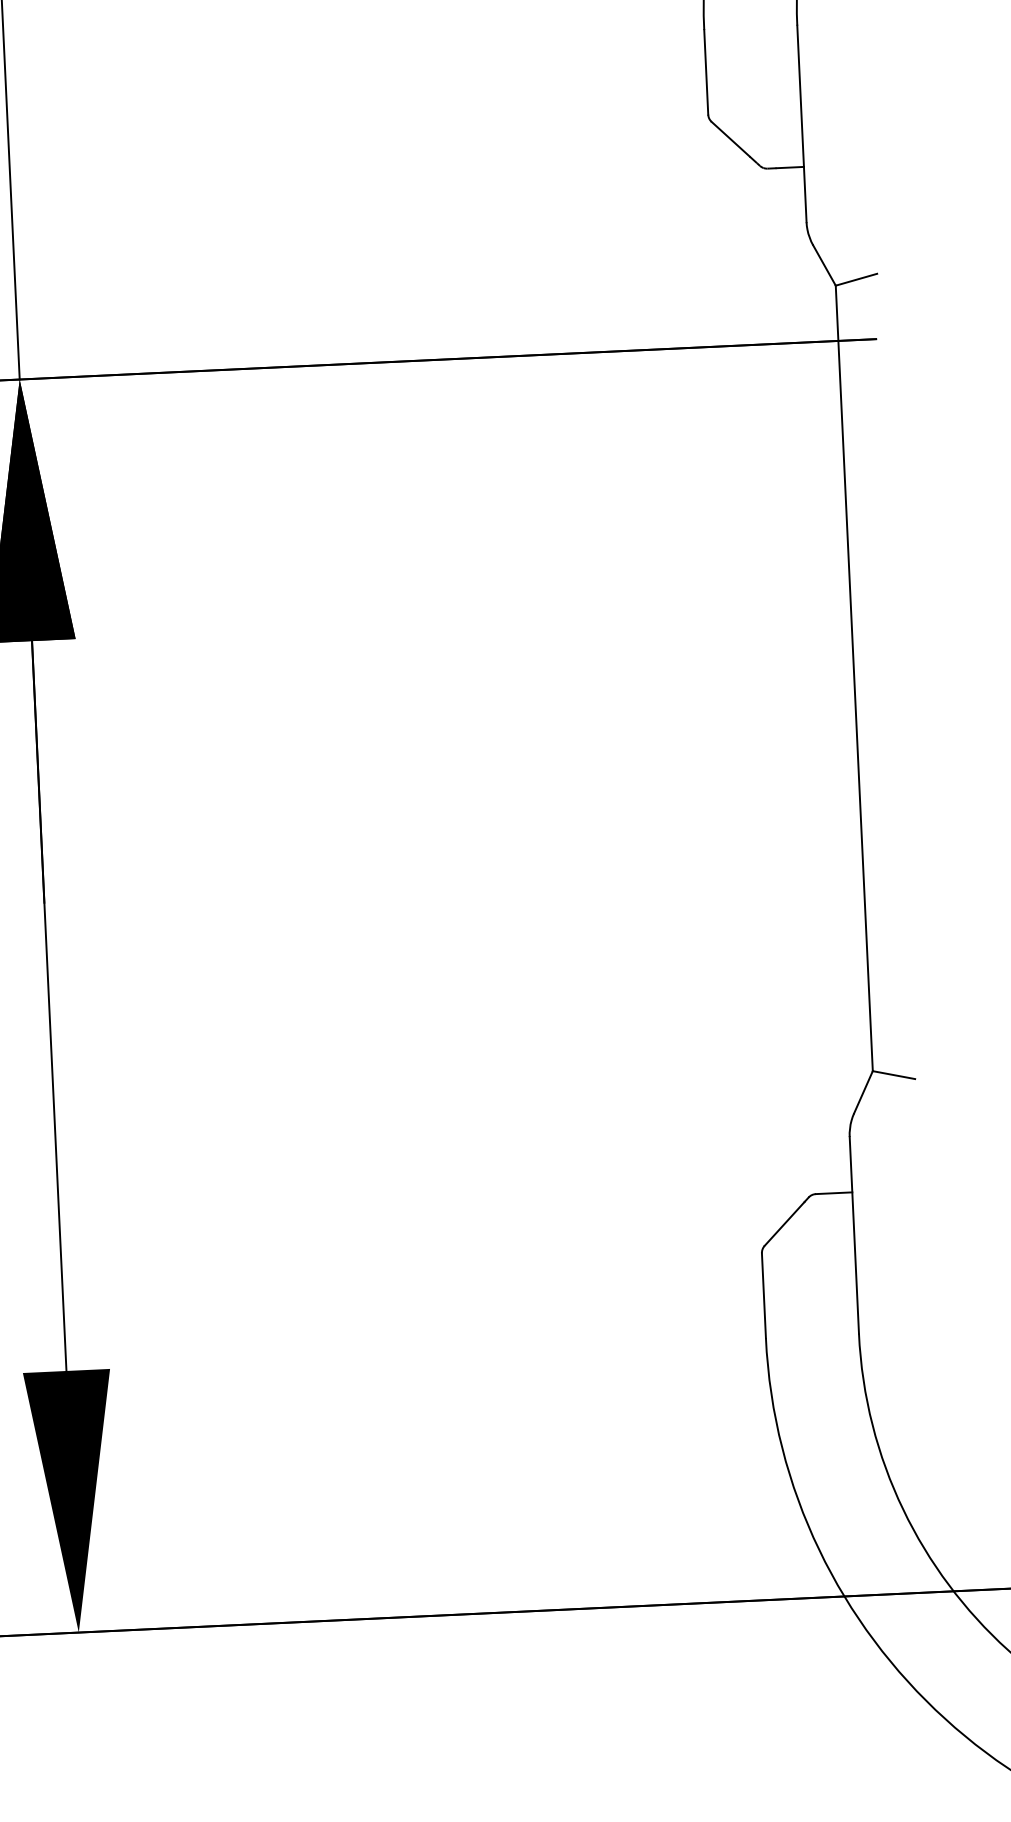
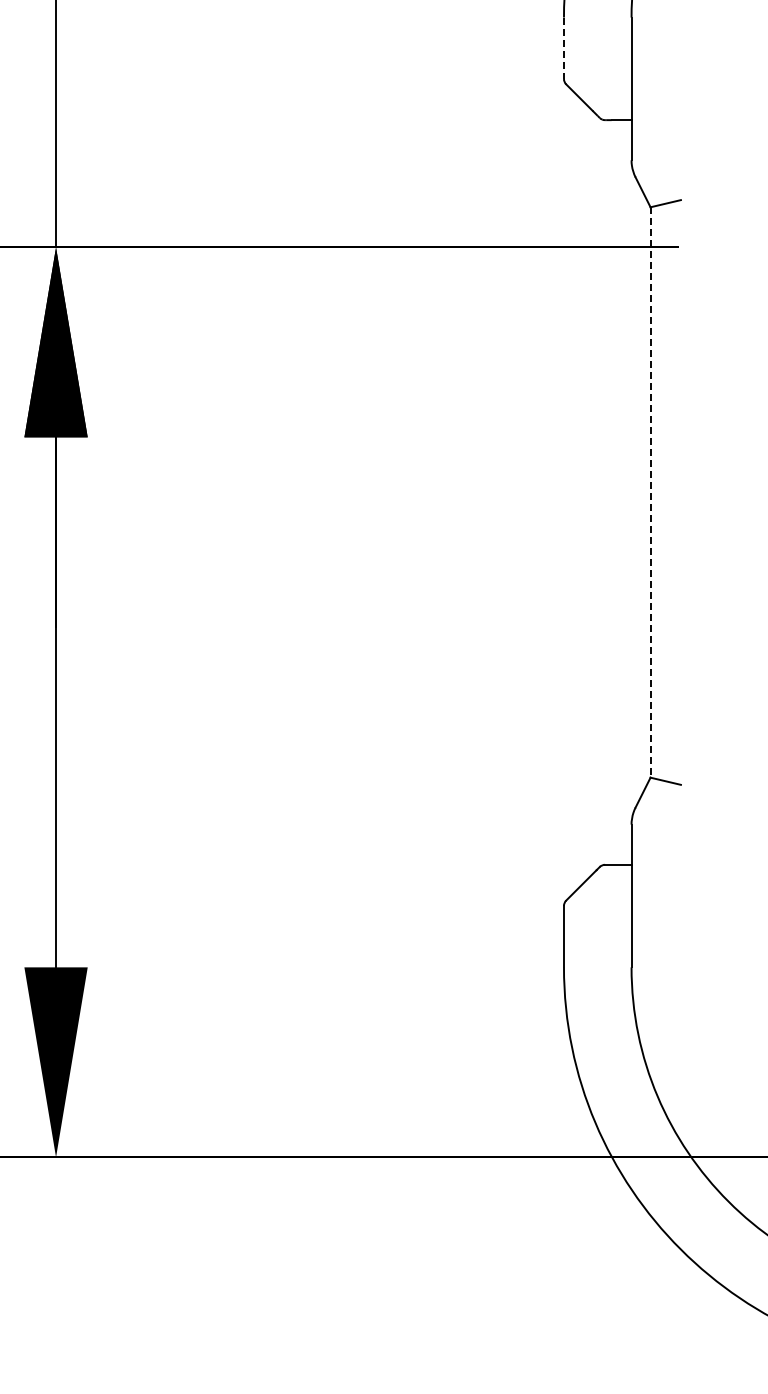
line: (705, 72) -> (563, 48), solid -> dashed
line: (854, 678) -> (650, 492), solid -> dashed

